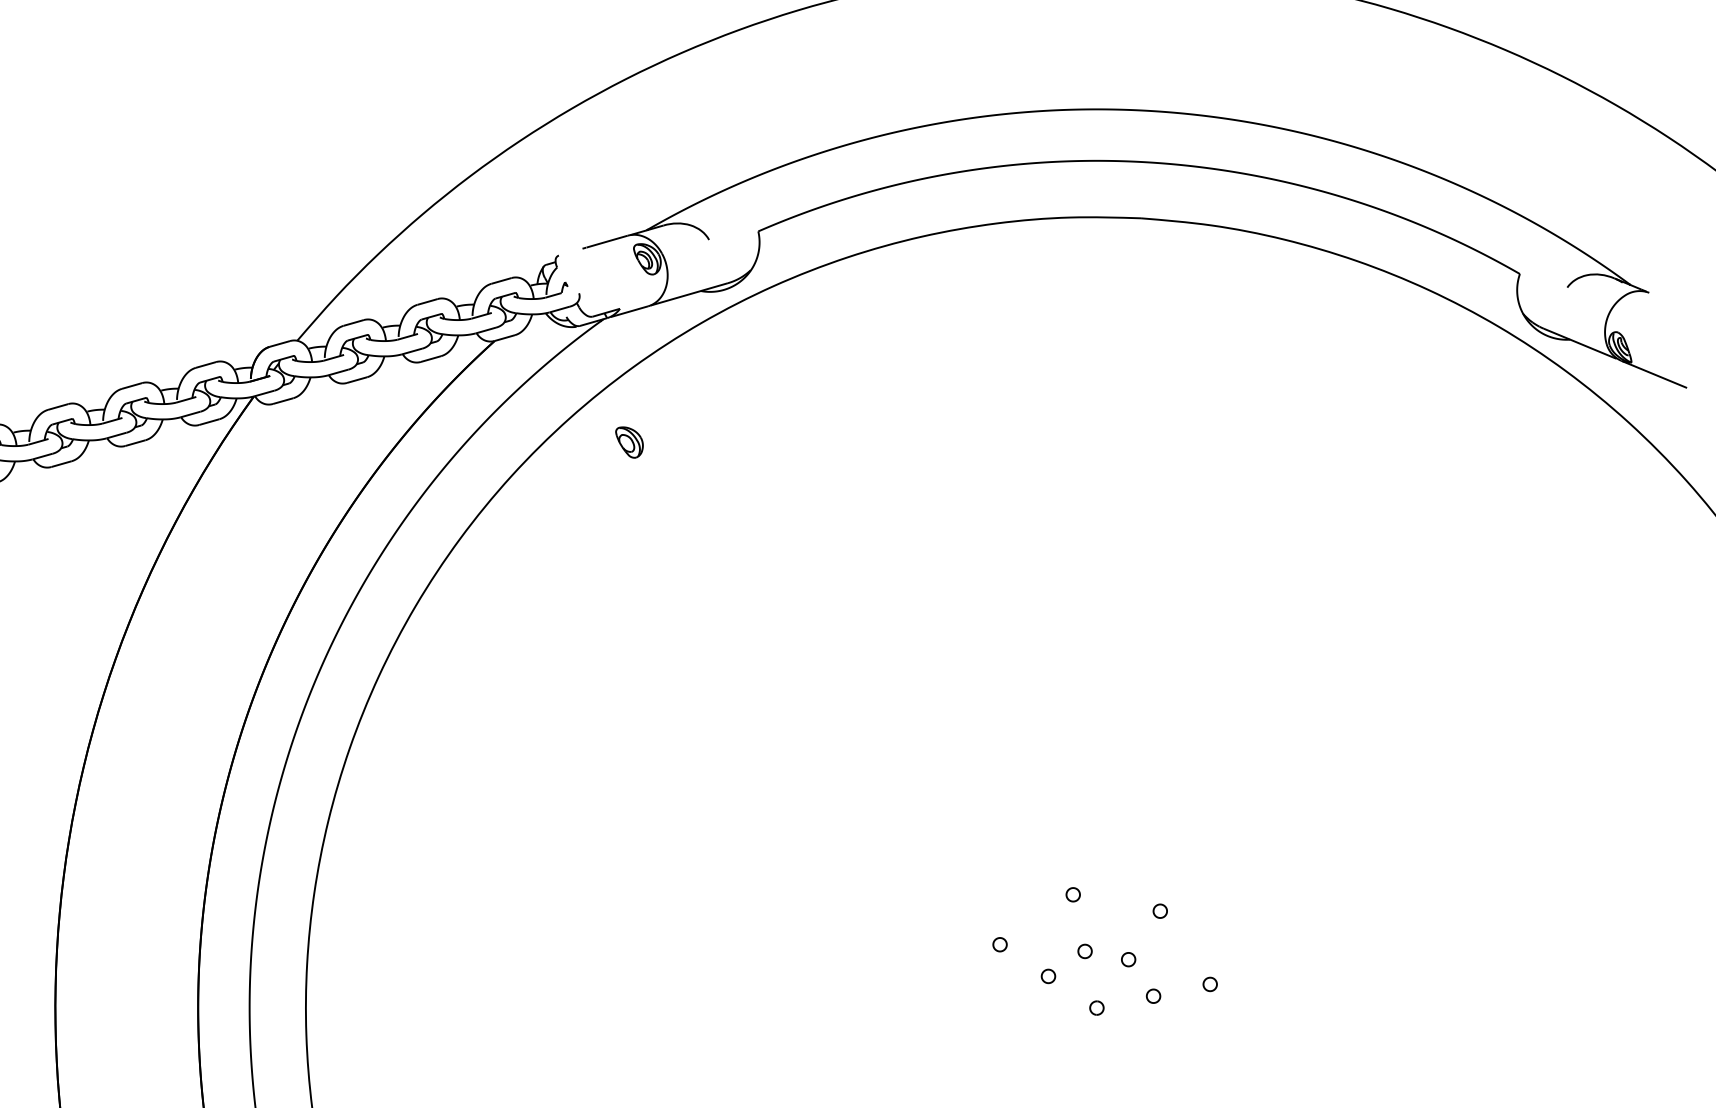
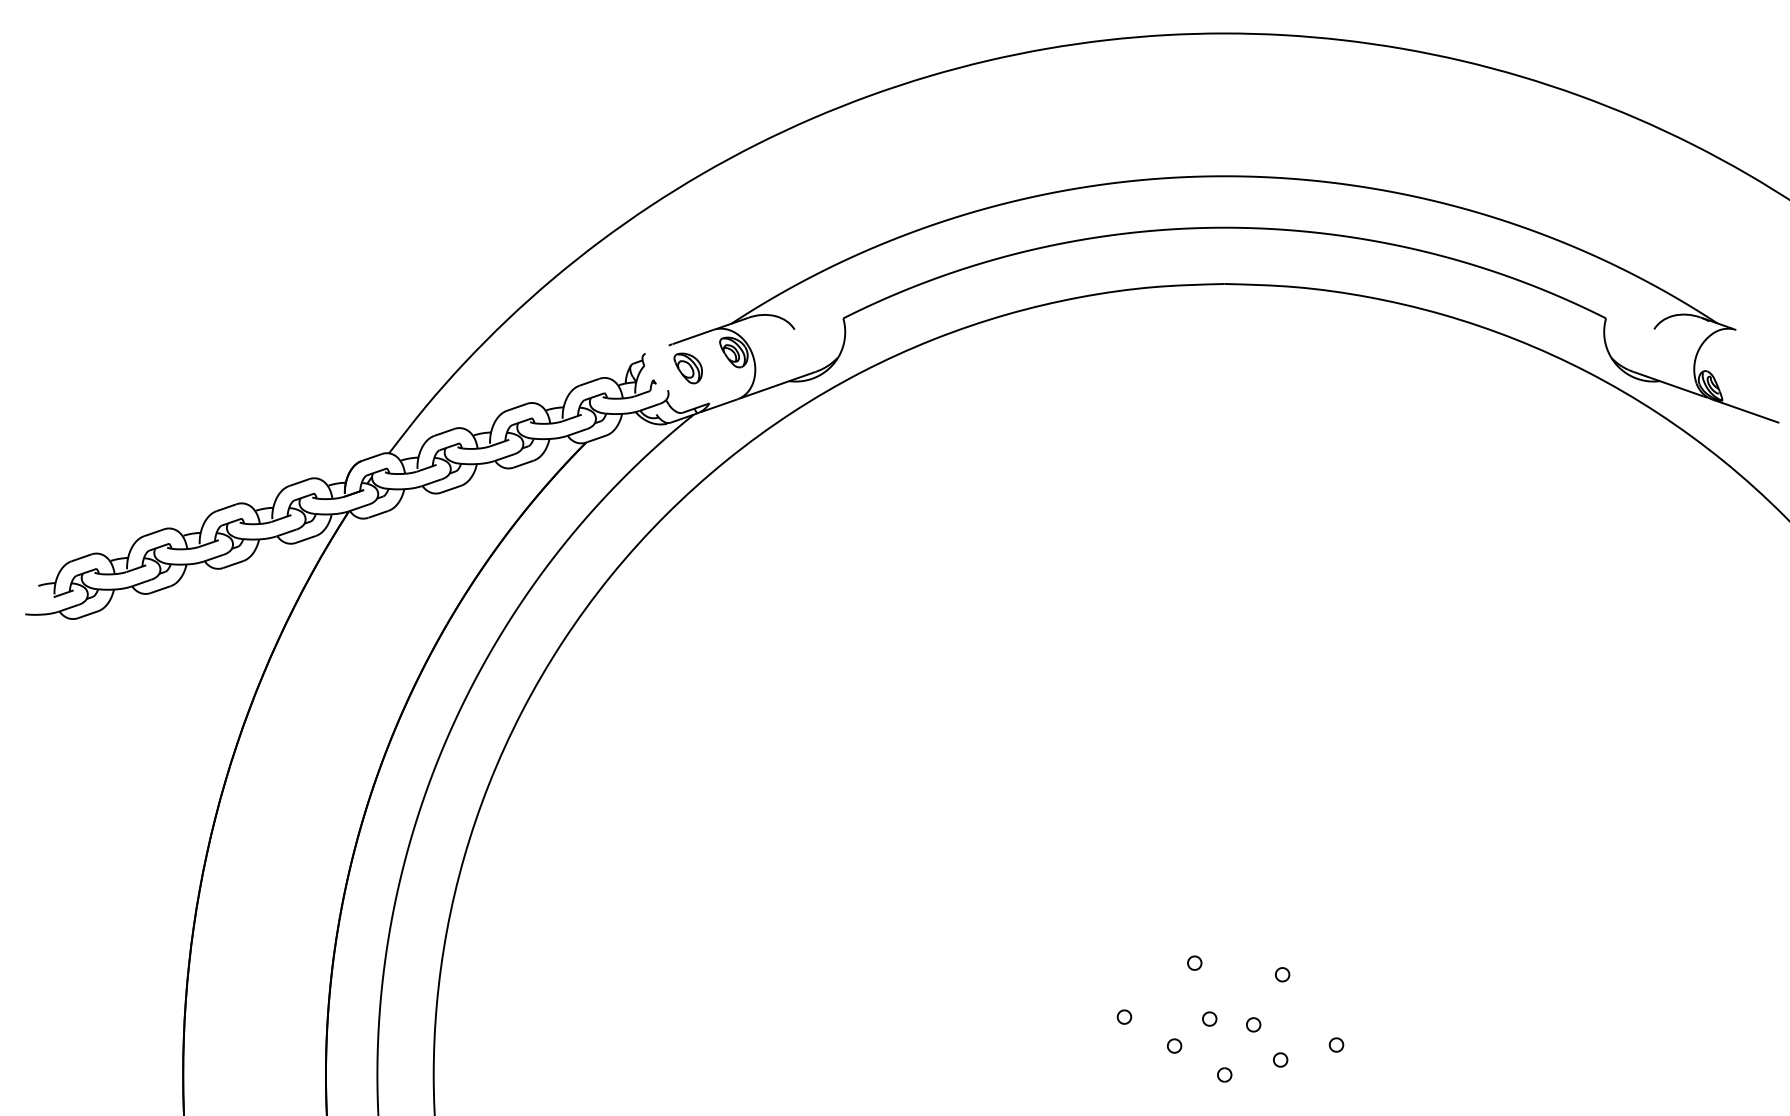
part: (628, 442) -> (687, 368), moved

